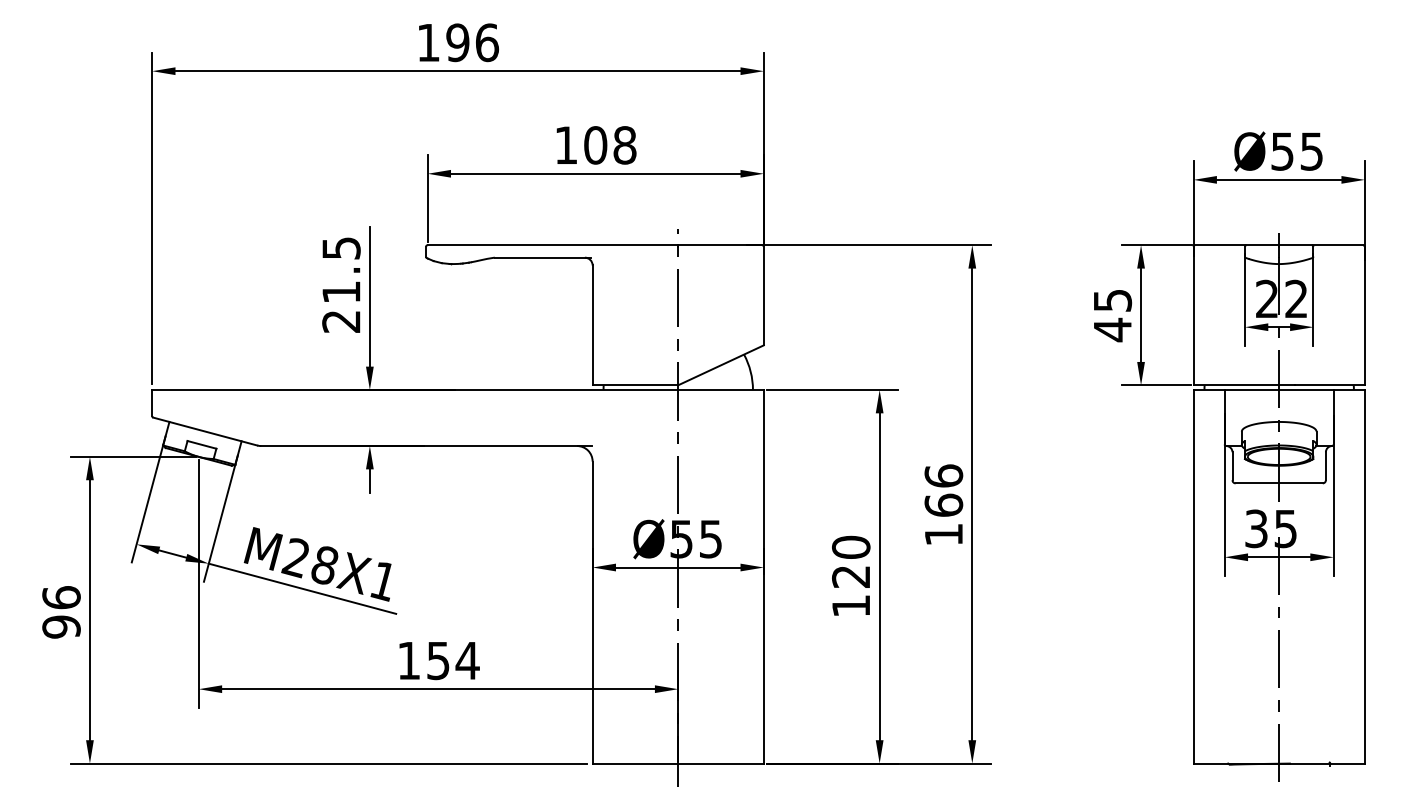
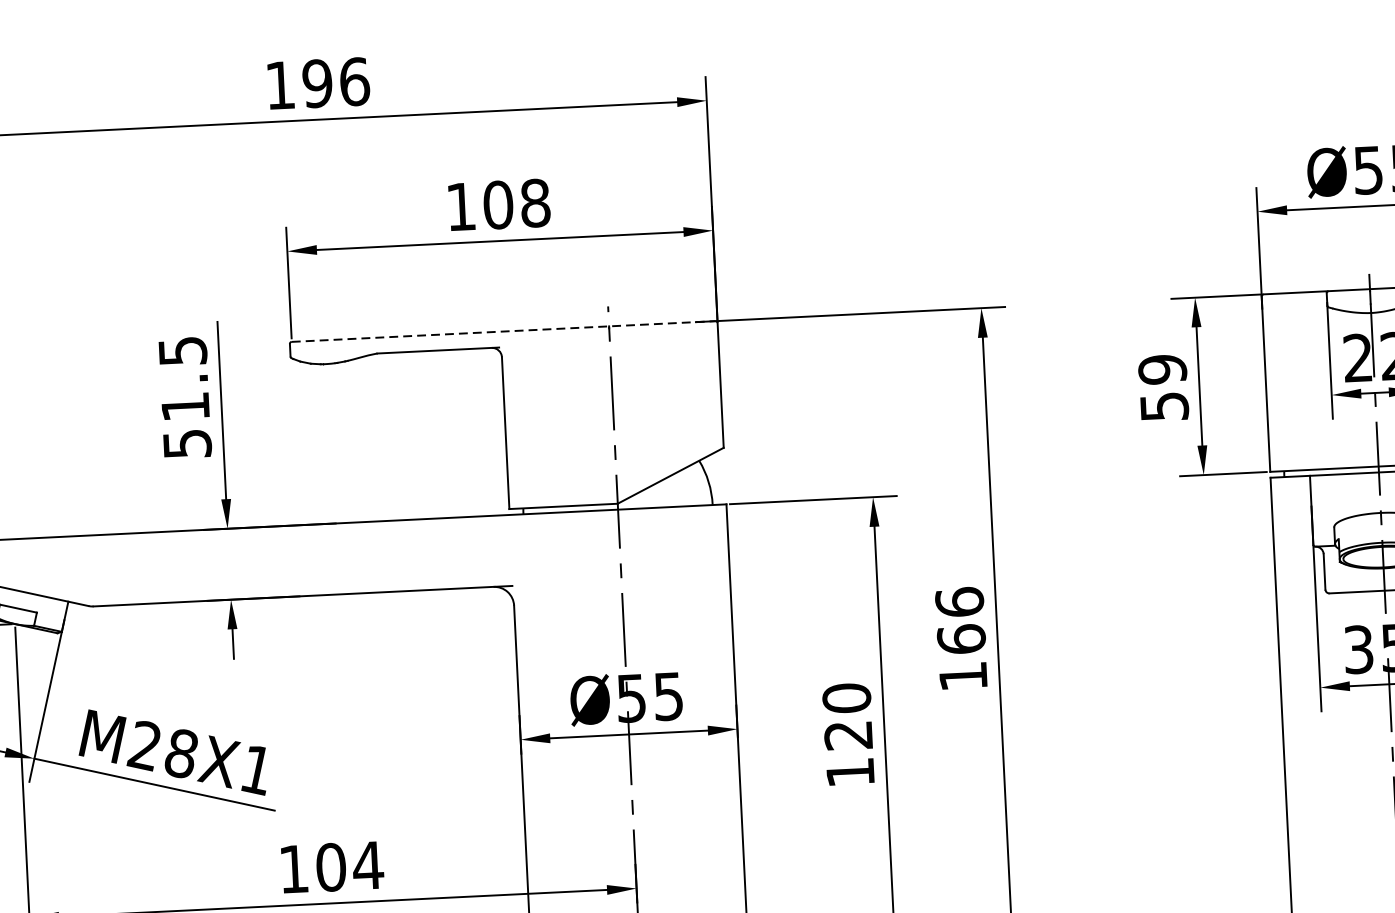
line: (595, 245) -> (504, 331), solid -> dashed
text: (1112, 315) -> (1163, 388), 45 -> 59
text: (341, 321) -> (187, 443), 21.5 -> 51.5
text: (438, 660) -> (331, 867), 154 -> 104

